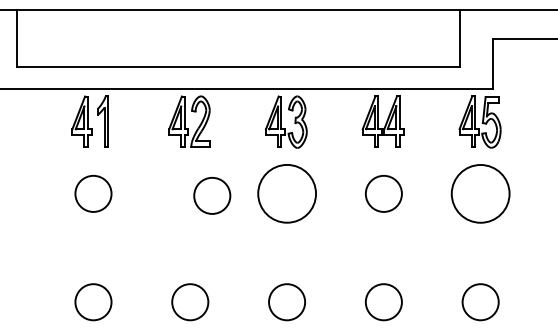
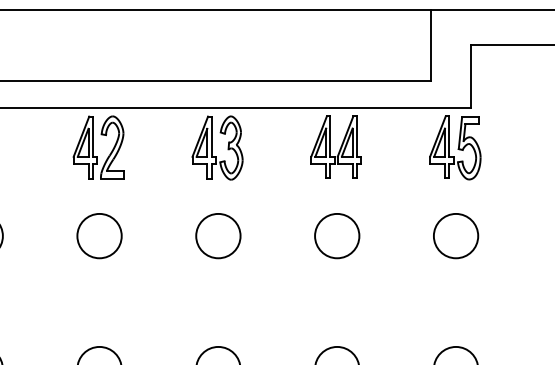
circle: (286, 193) -> (217, 235), size x0.62
circle: (480, 193) -> (455, 235), size x0.62
circle: (212, 195) -> (99, 235), moved

